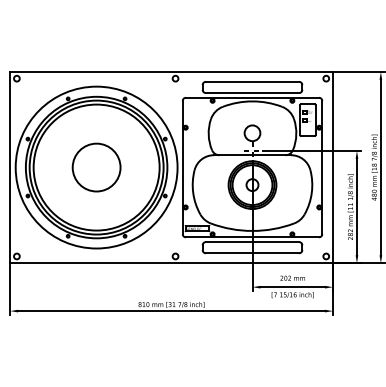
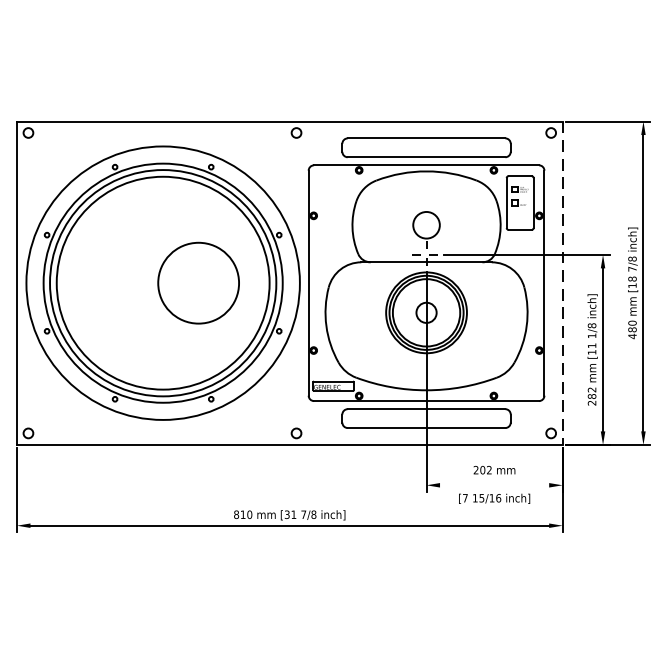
circle: (96, 167) -> (198, 283), moved
line: (333, 167) -> (563, 283), solid -> dashed
line: (292, 287) -> (494, 485), removed

